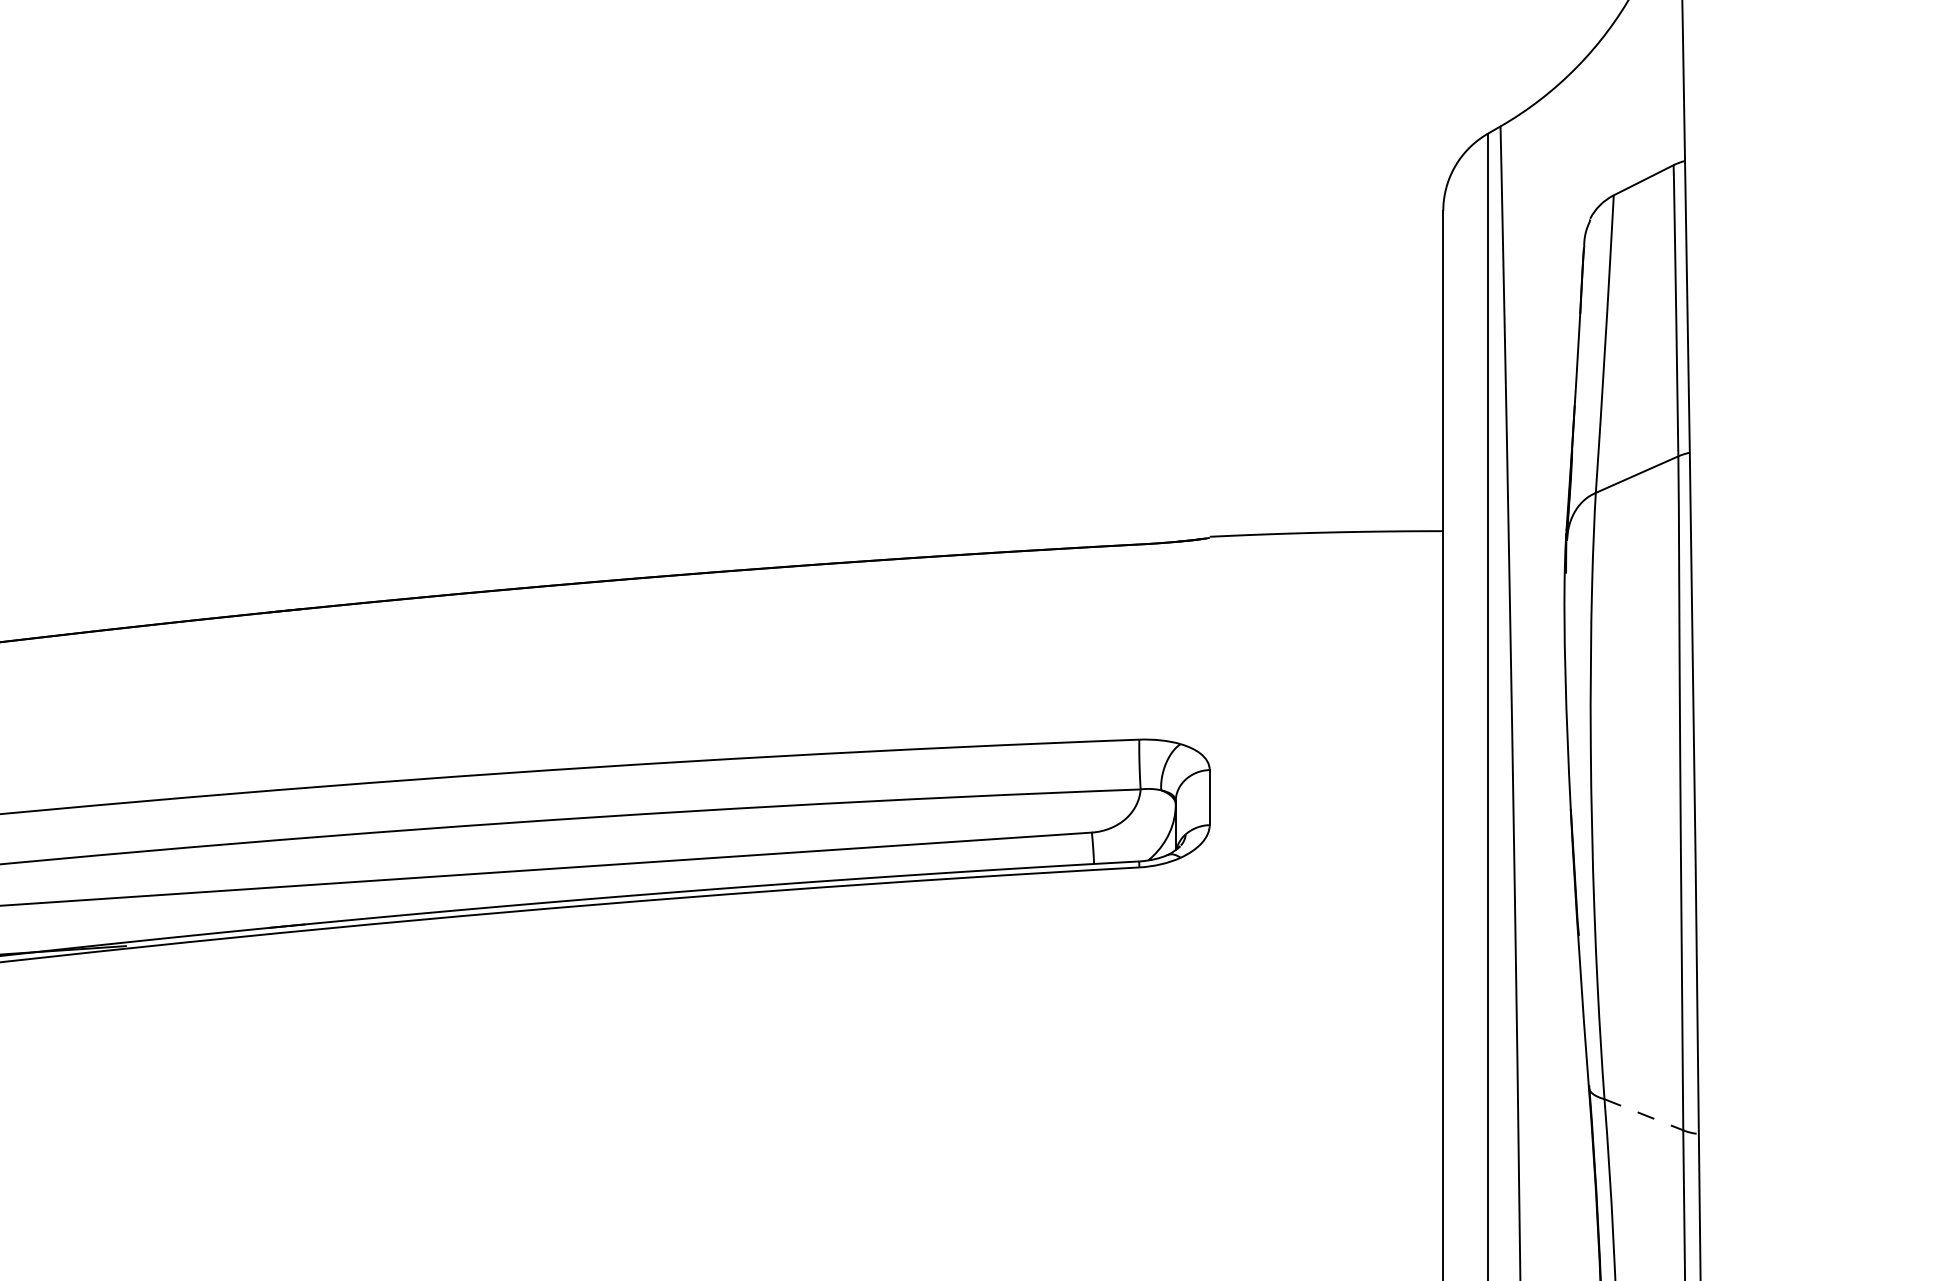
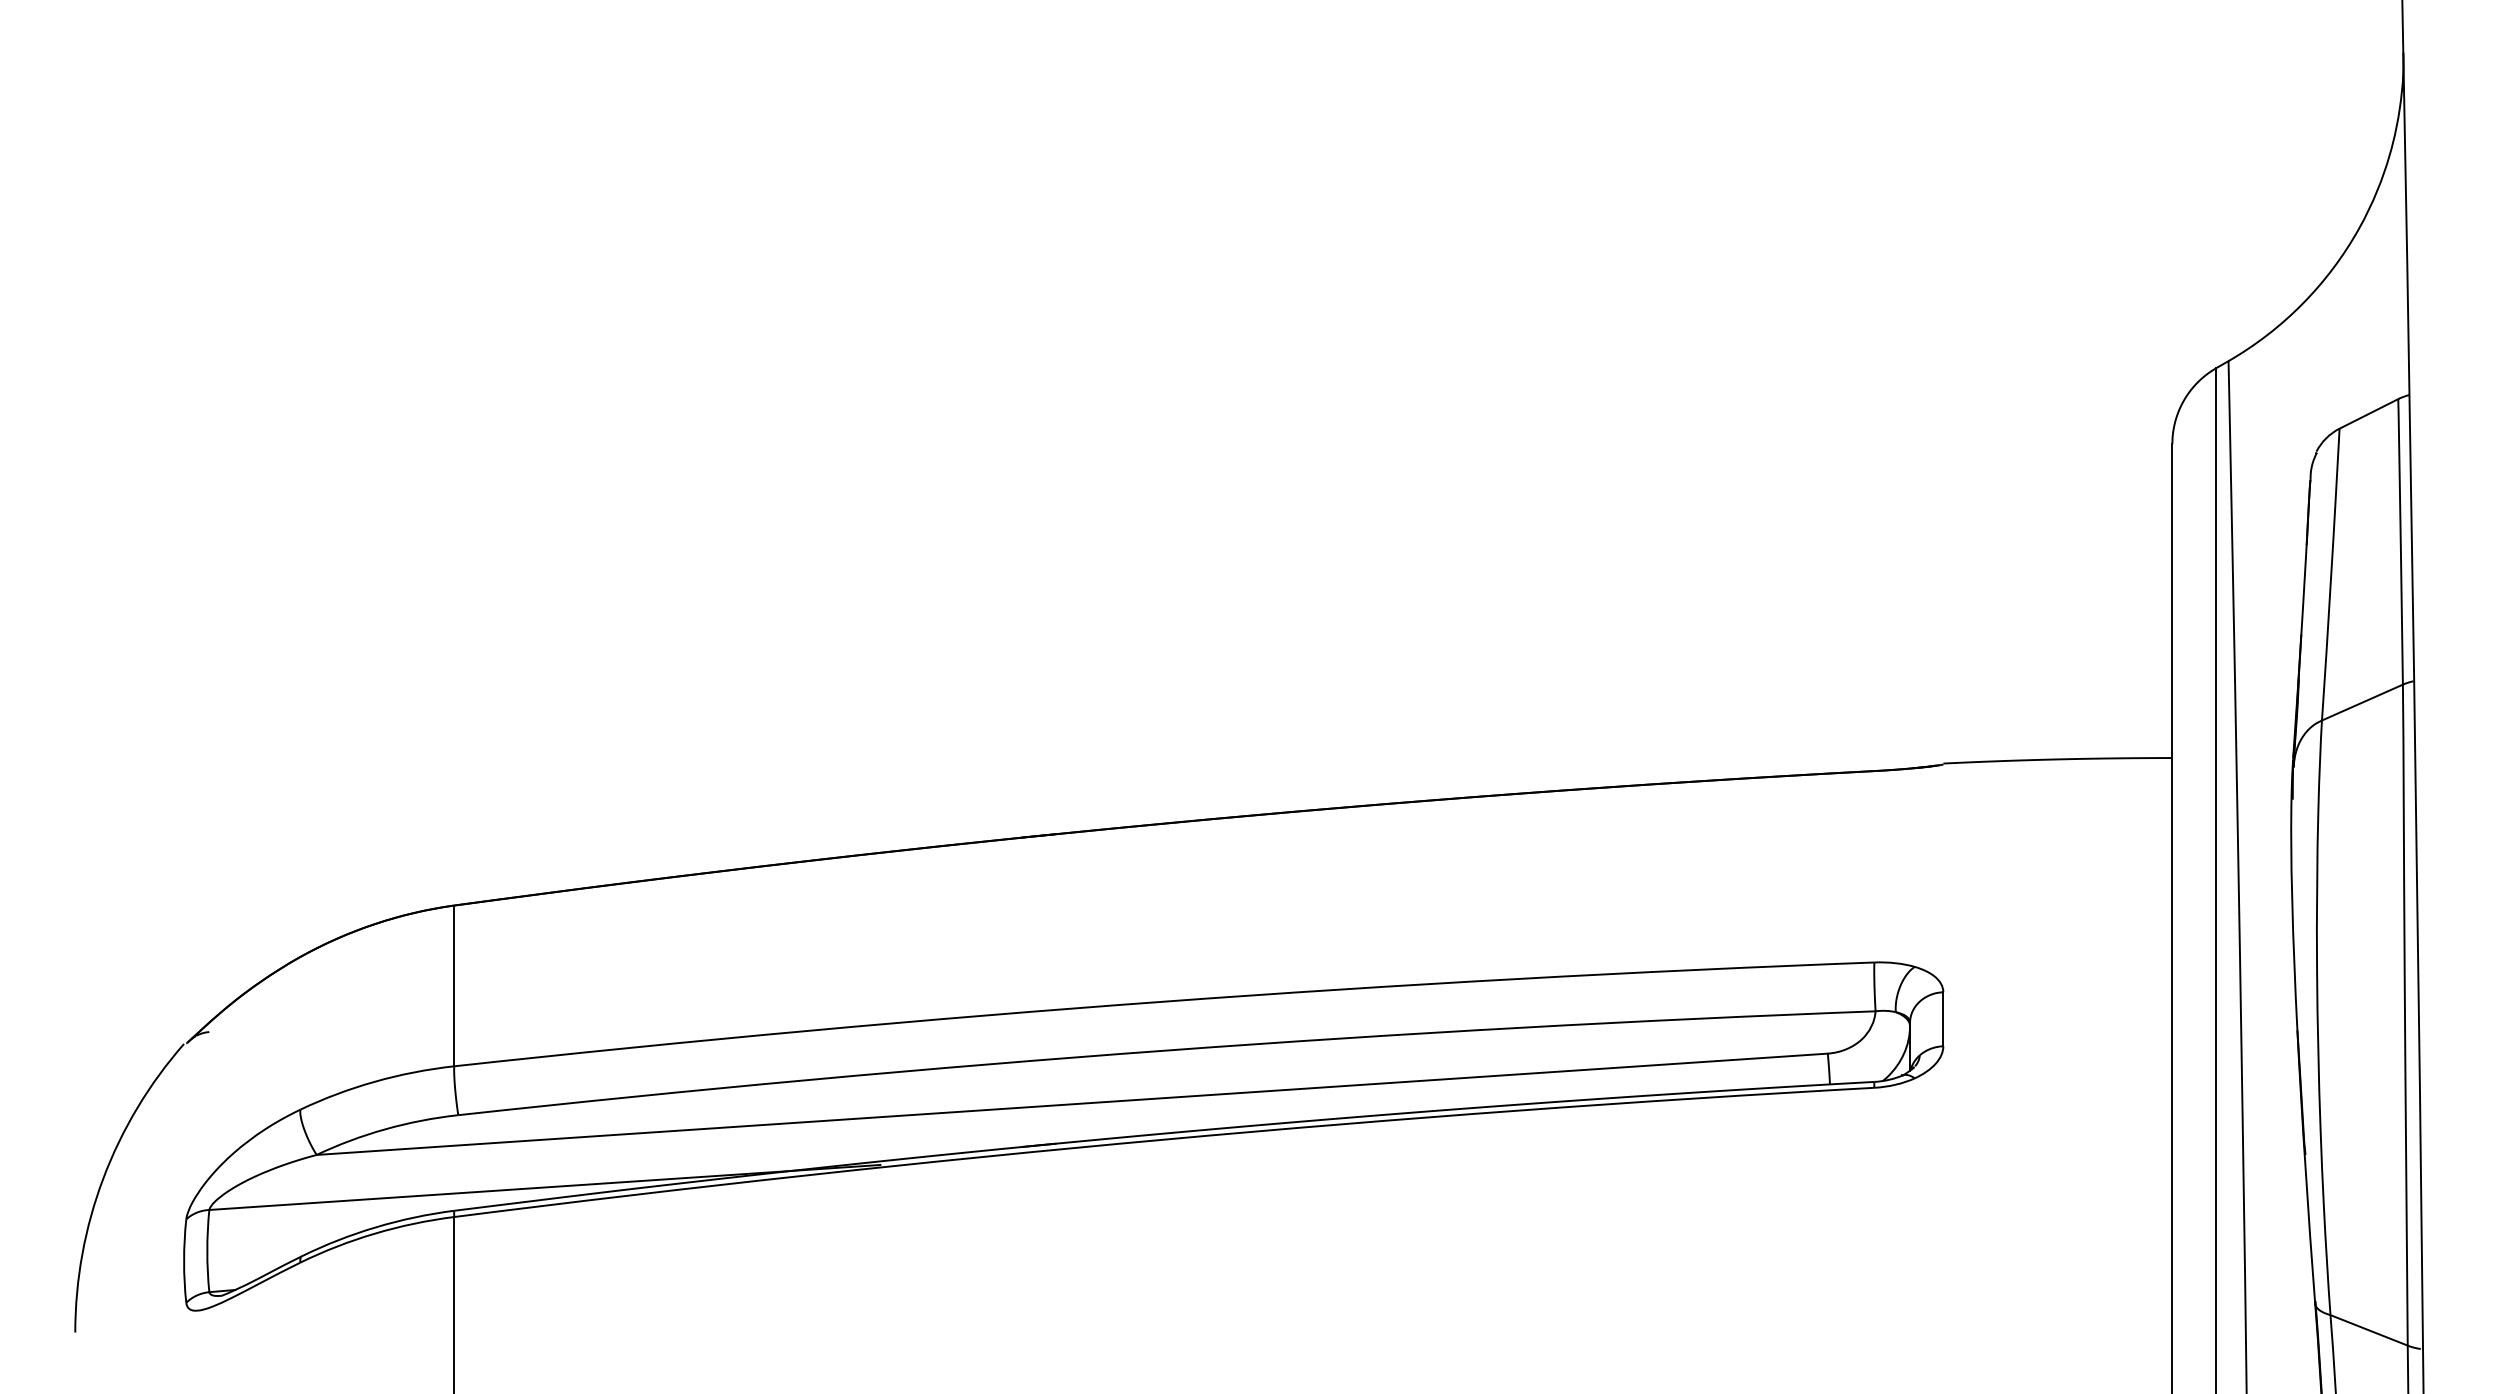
line: (1644, 1114) -> (2369, 1330), dashed -> solid

